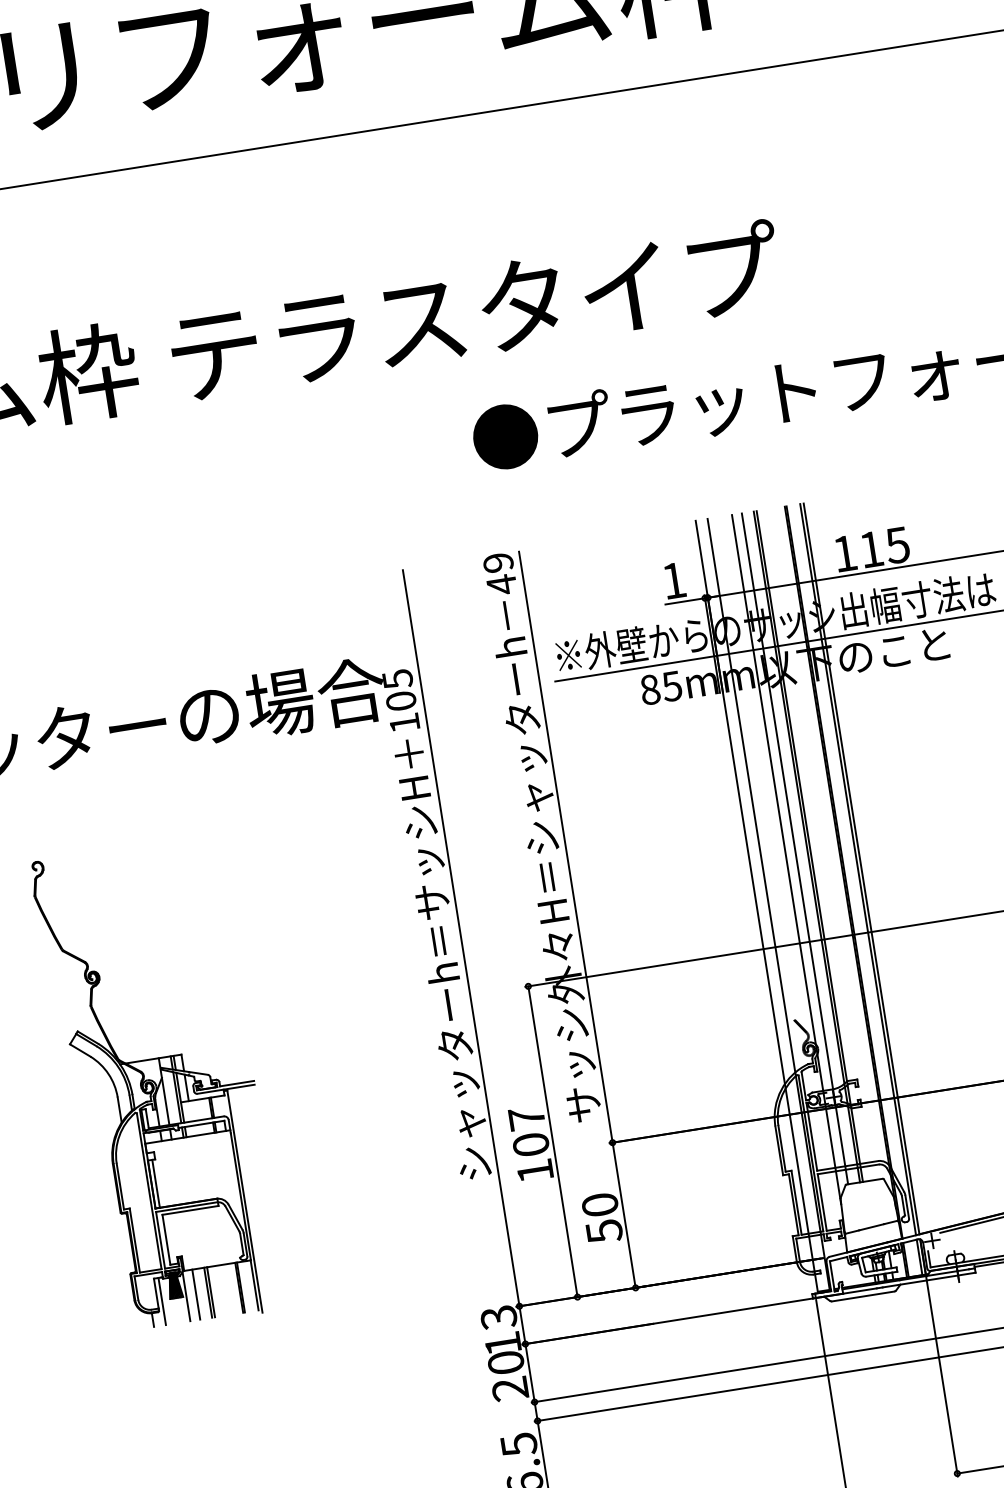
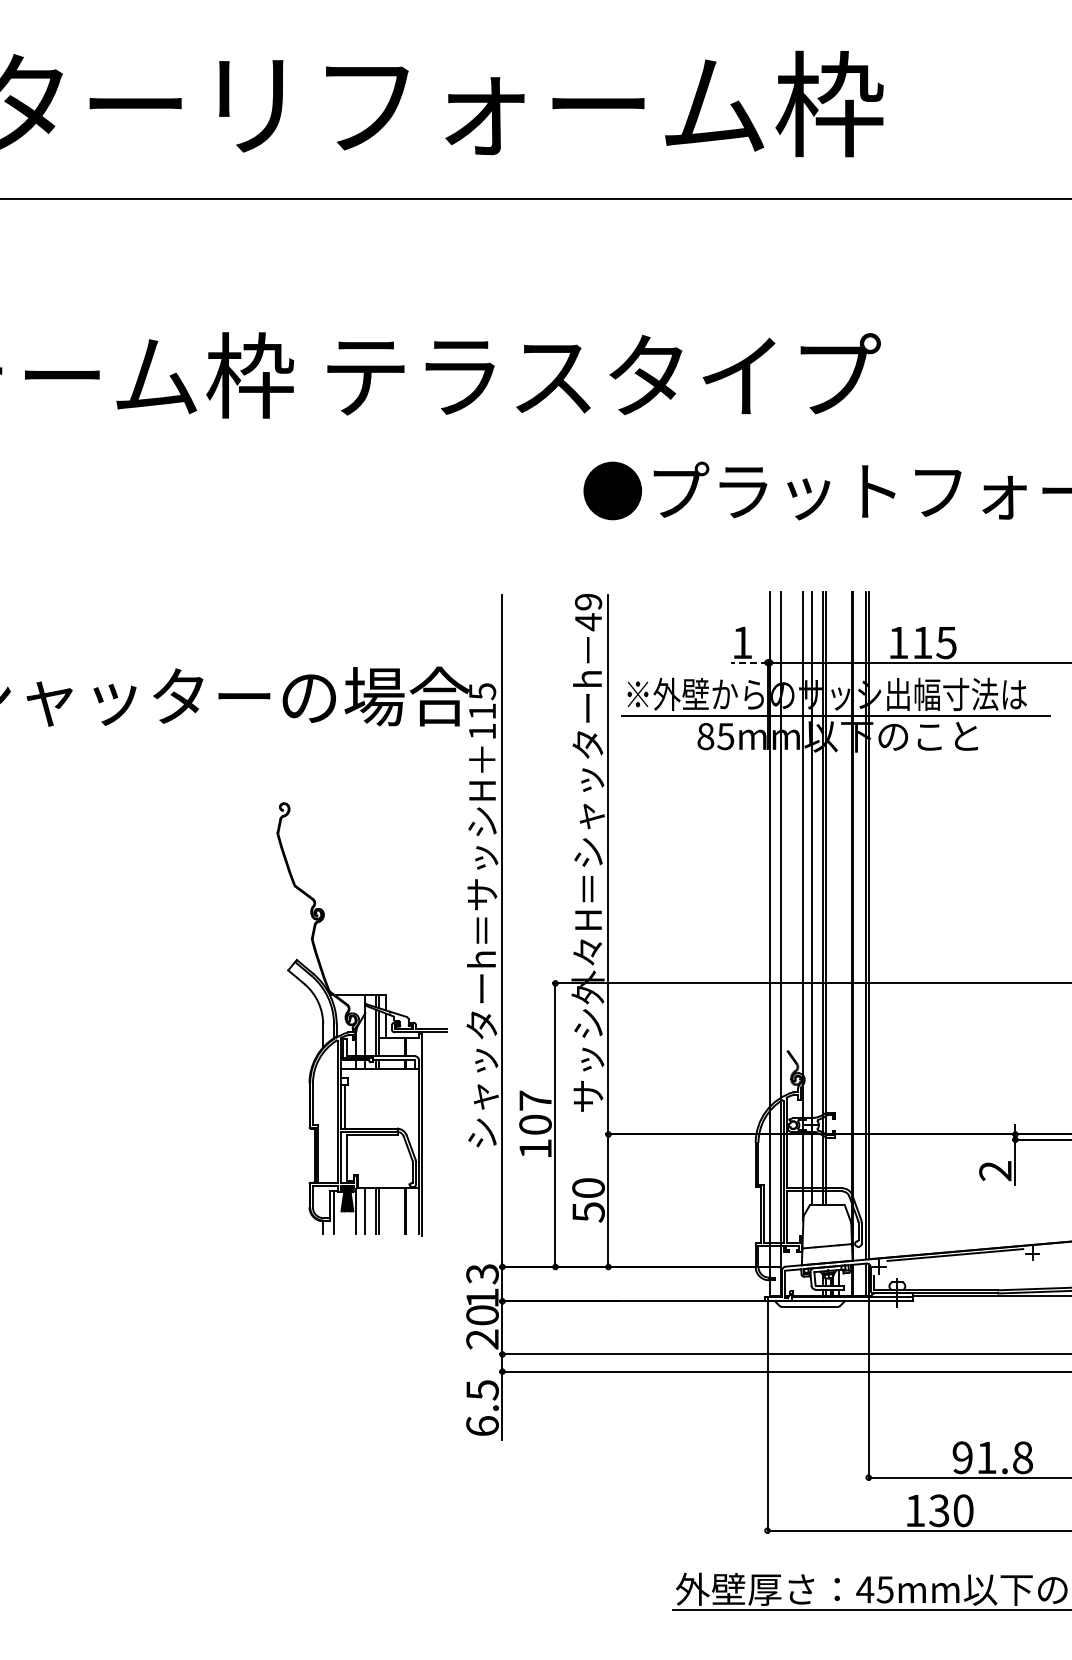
line: (684, 601) -> (748, 662), solid -> dashed
text: (401, 701) -> (482, 711), 105 -> 115
part: (158, 1085) -> (361, 1019), moved

